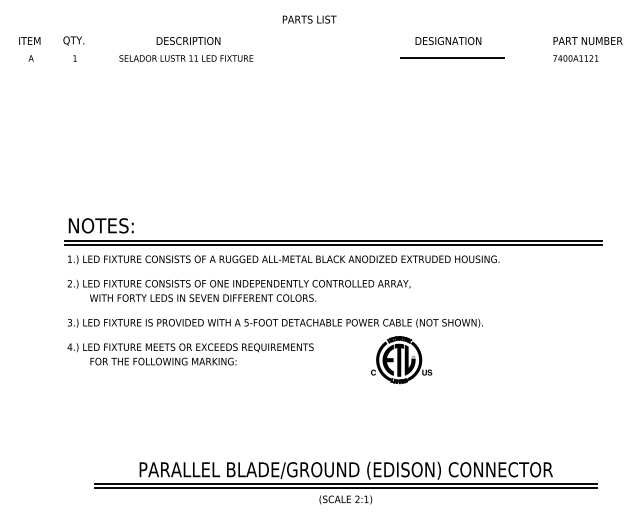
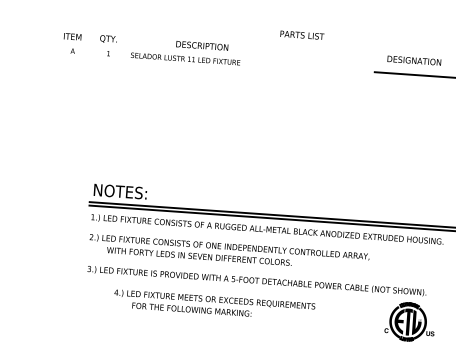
text: (186, 58) -> (185, 59), moved
text: (190, 354) -> (214, 305), moved
part: (401, 360) -> (410, 322), moved

